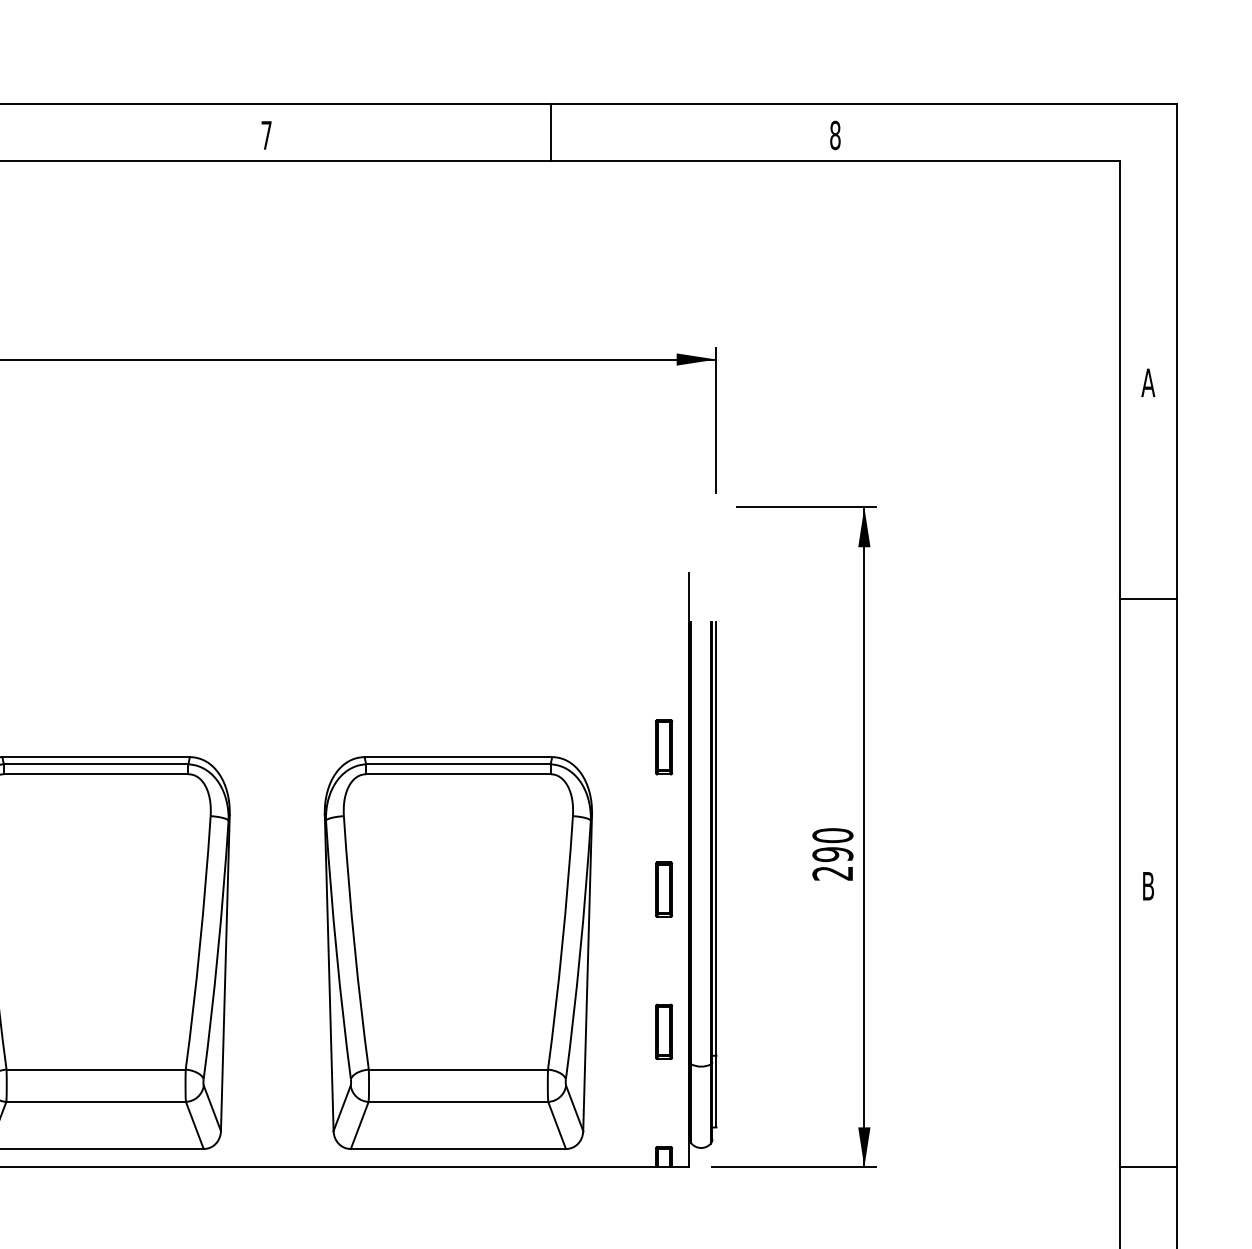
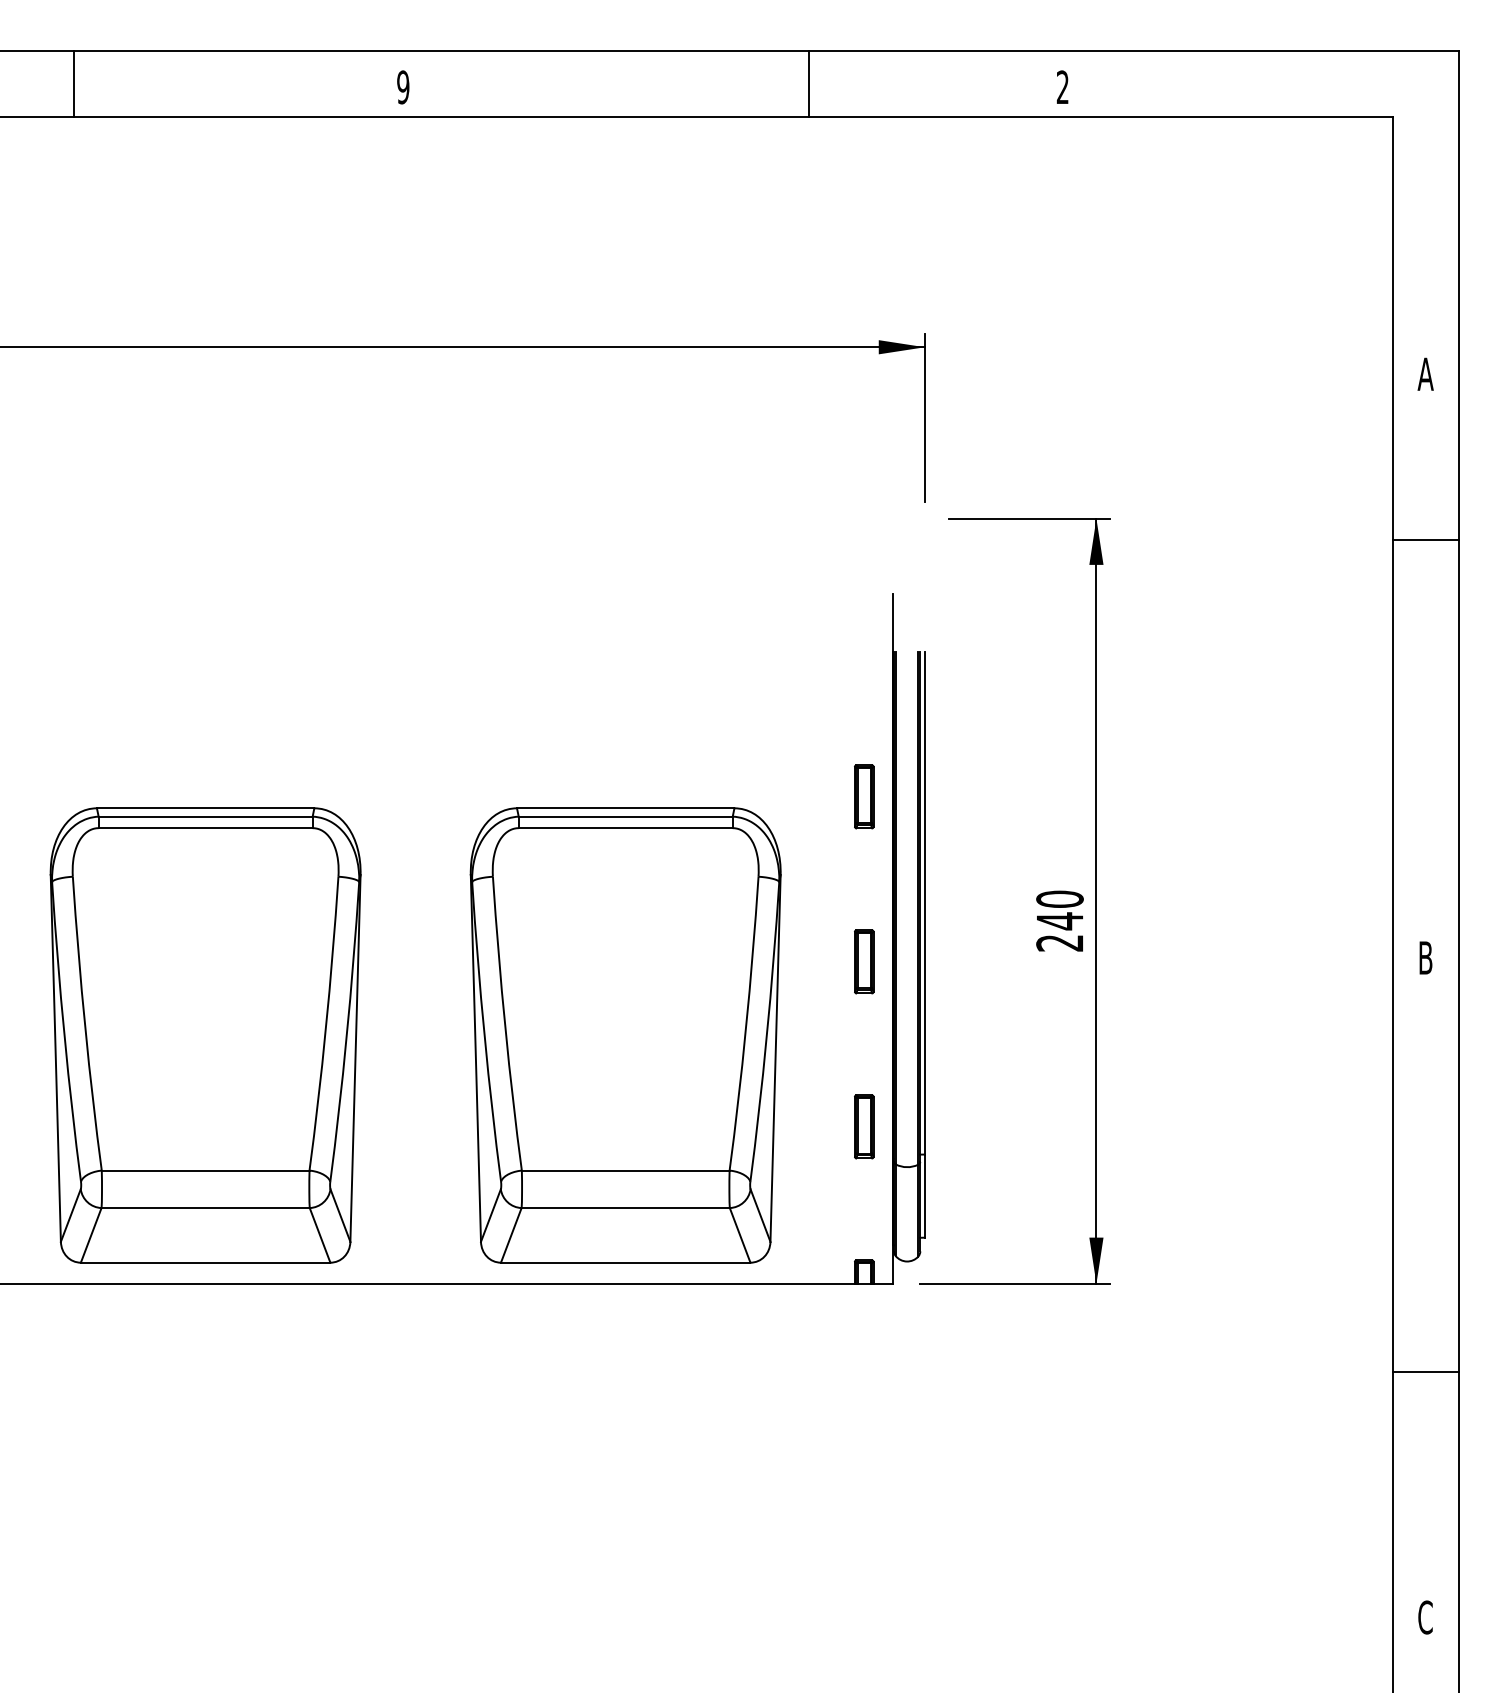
line: (551, 132) -> (809, 83), moved
text: (266, 135) -> (403, 87), 7 -> 9
text: (835, 135) -> (1062, 87), 8 -> 2
line: (1148, 598) -> (1425, 539), moved
text: (832, 854) -> (1059, 921), 290 -> 240
line: (1148, 1167) -> (1425, 1372), moved

